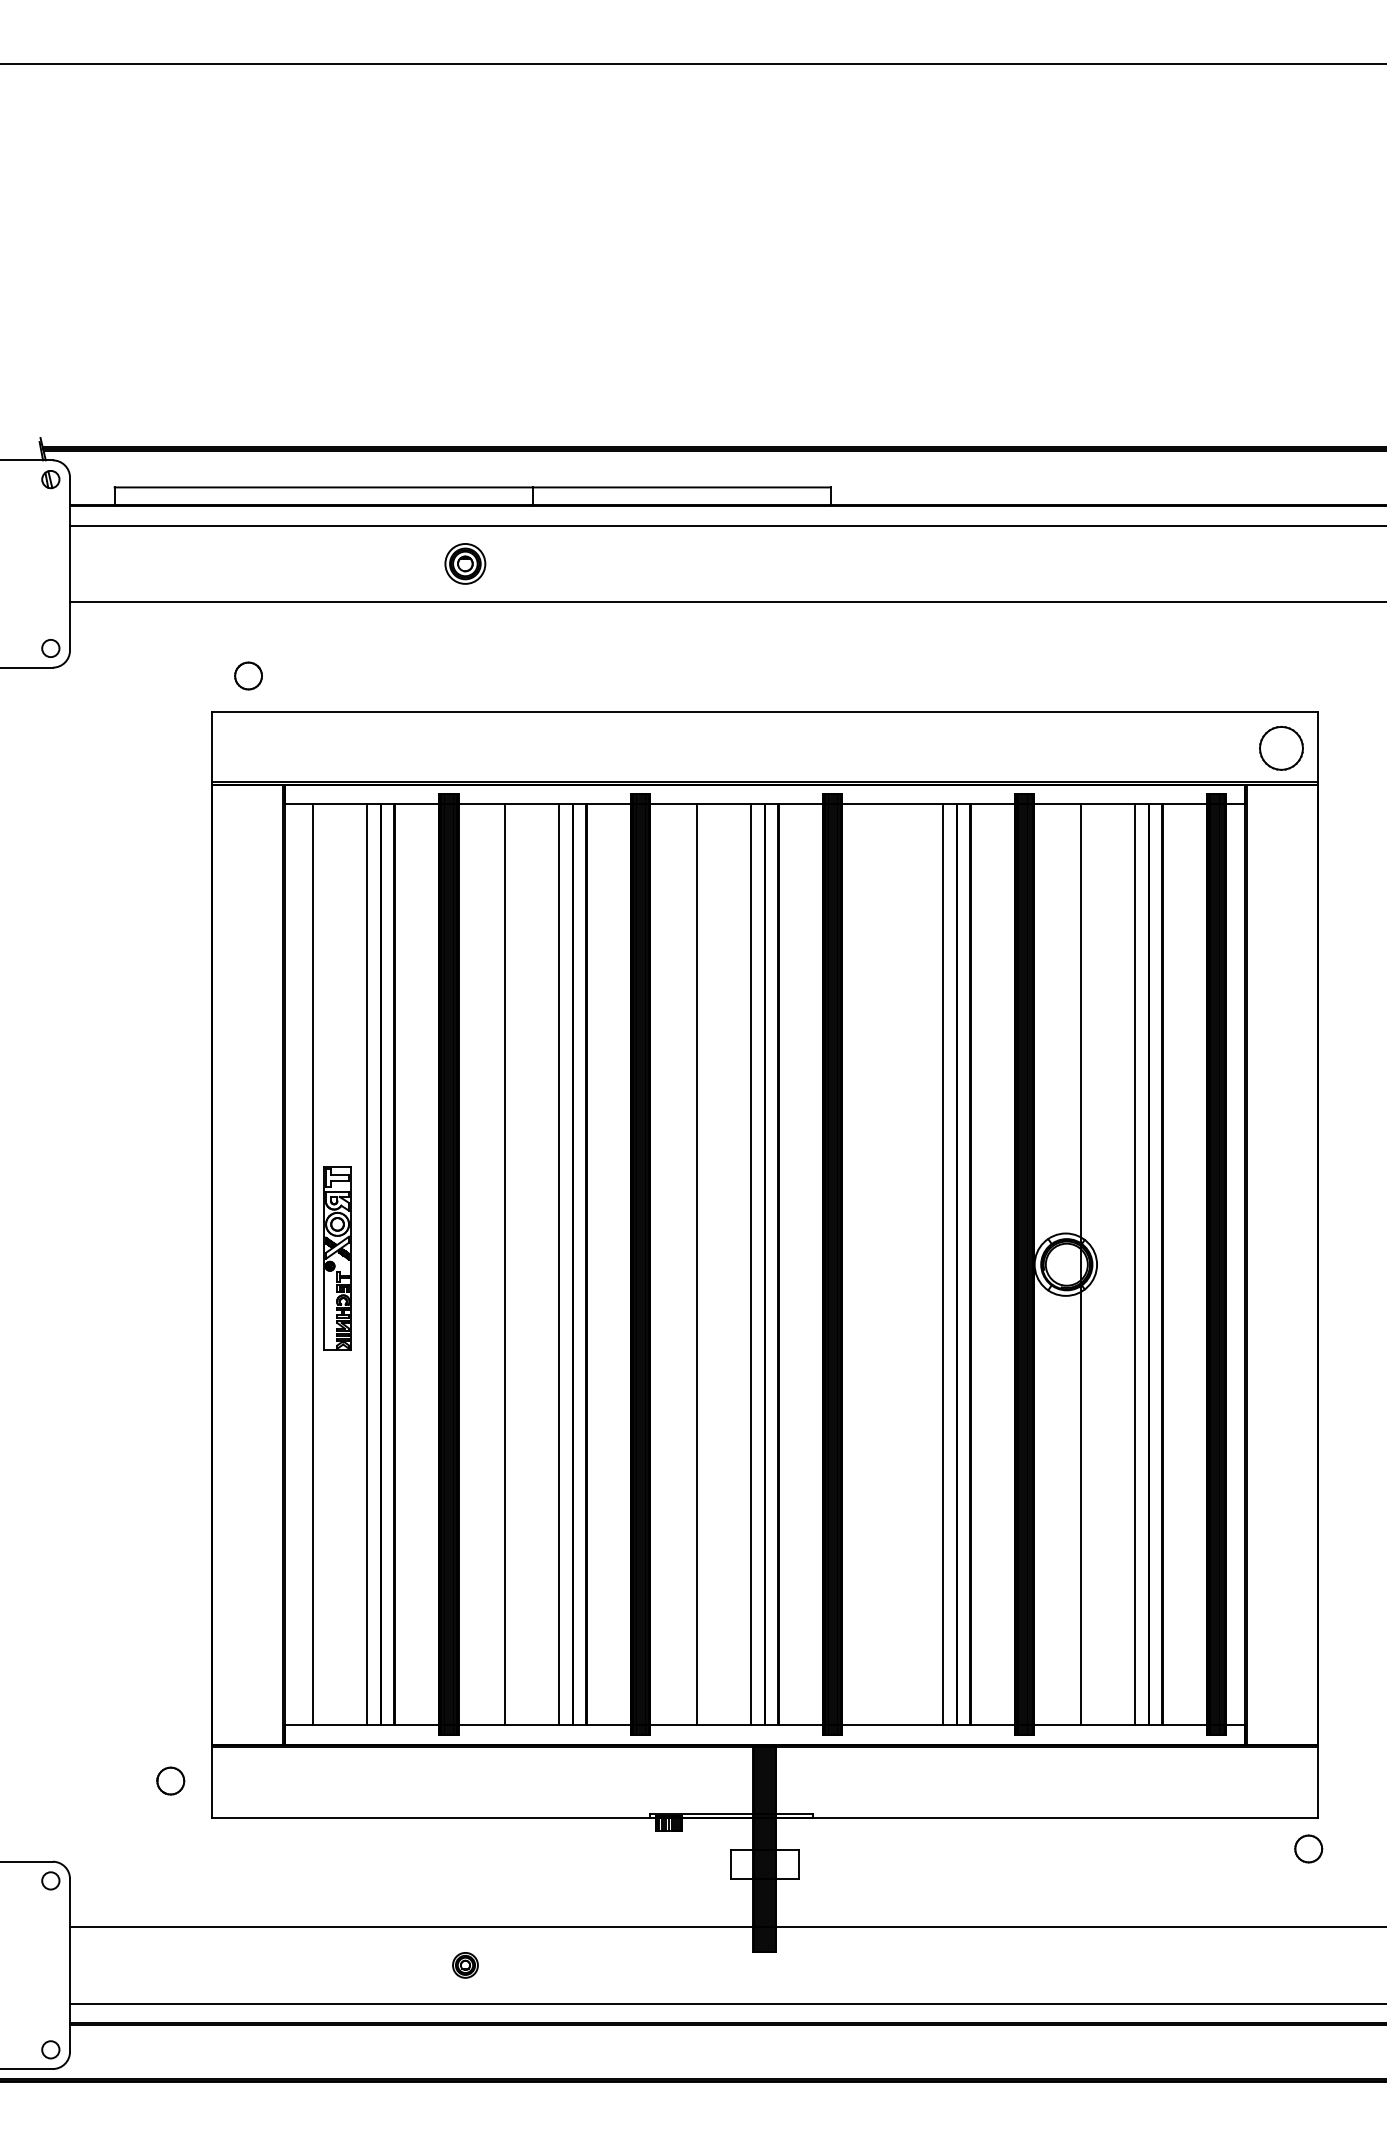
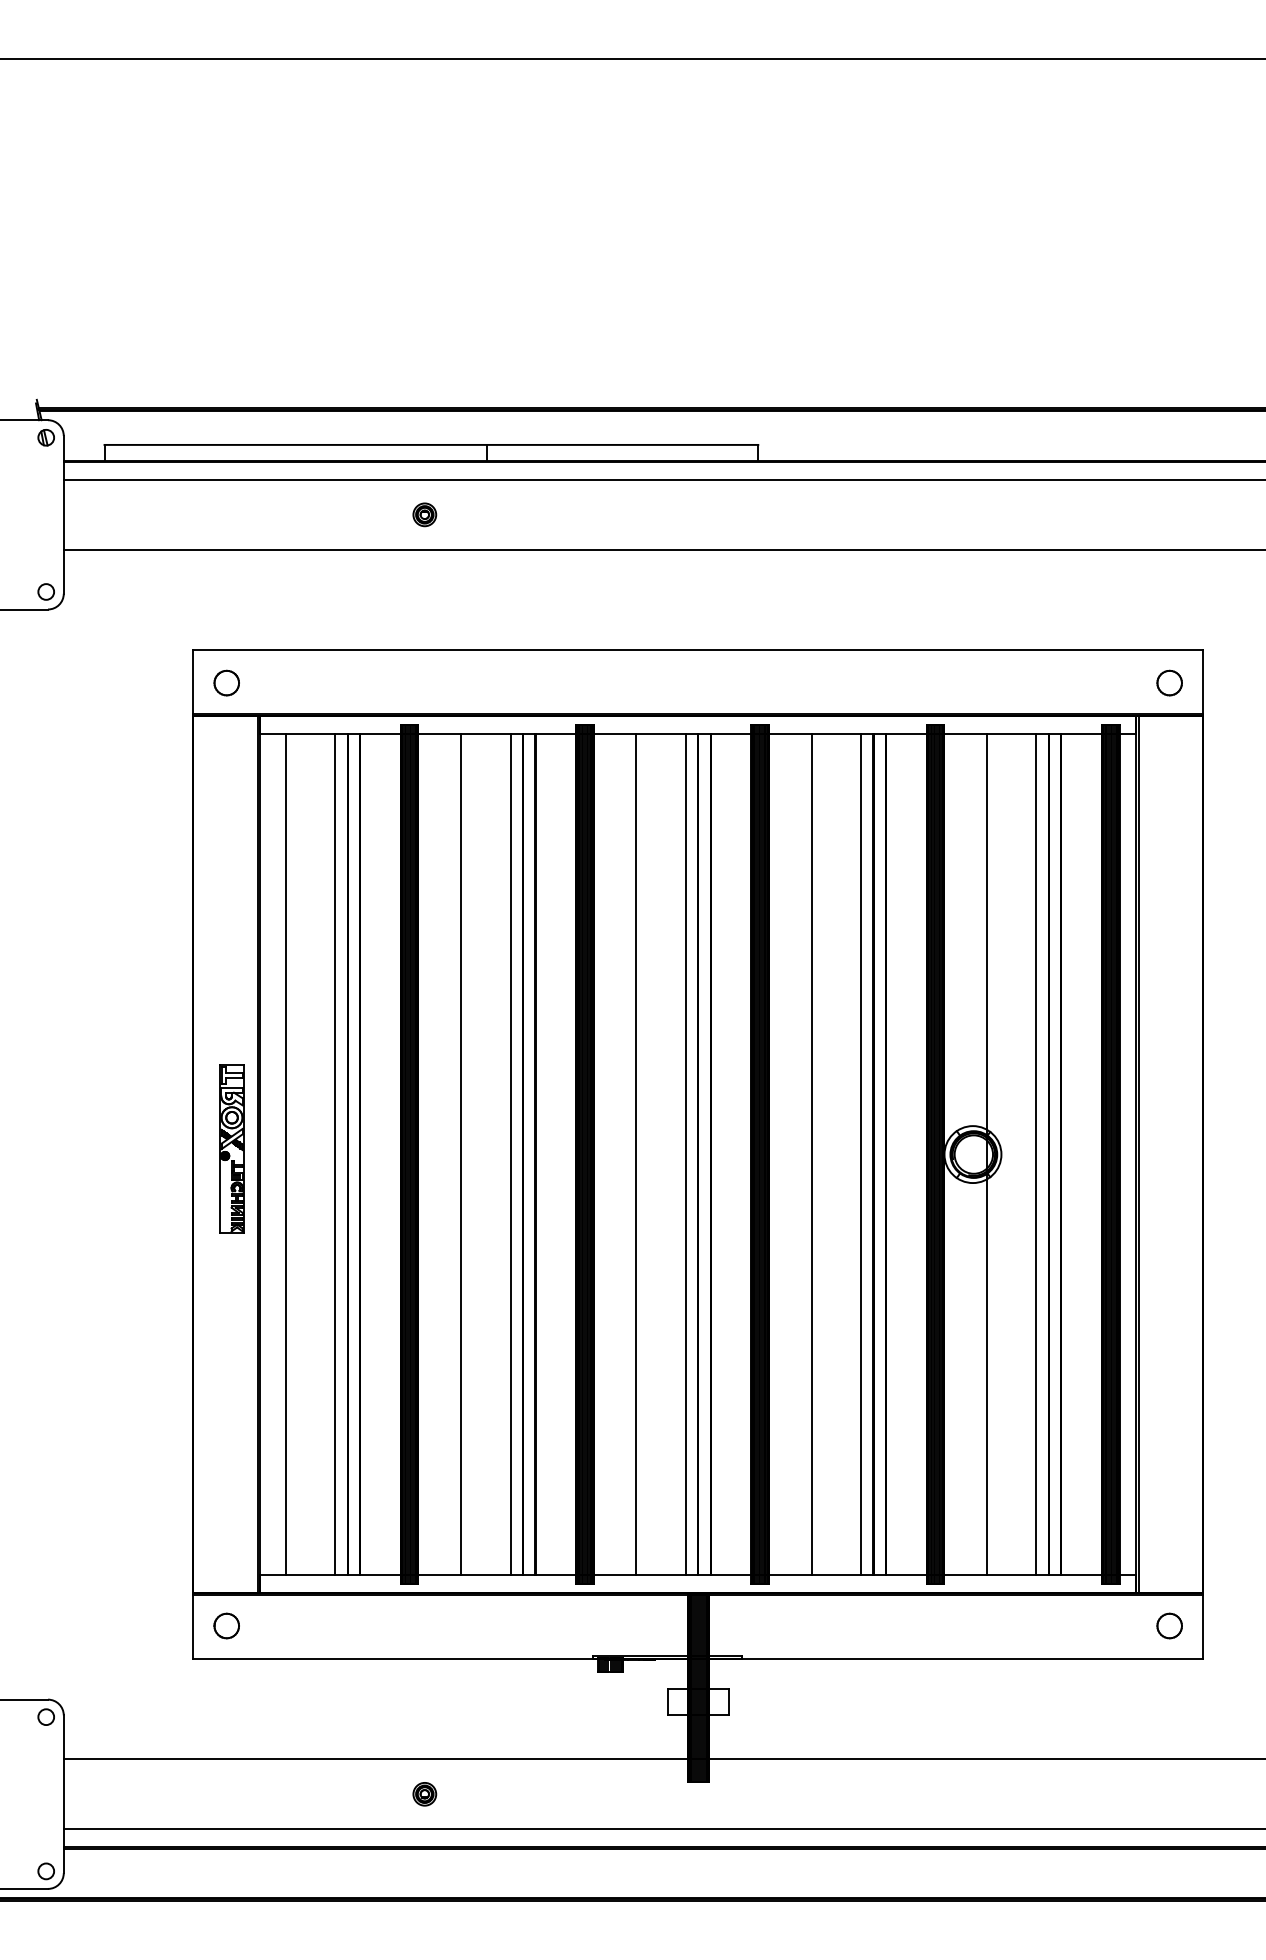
part: (465, 563) -> (424, 514), size x0.62
part: (248, 675) -> (226, 682), moved
part: (1281, 747) -> (1169, 682), size x0.62
part: (336, 1258) -> (231, 1148), moved
line: (889, 1264) -> (811, 1154), added
part: (170, 1780) -> (226, 1625), moved
part: (1308, 1848) -> (1169, 1625), moved

